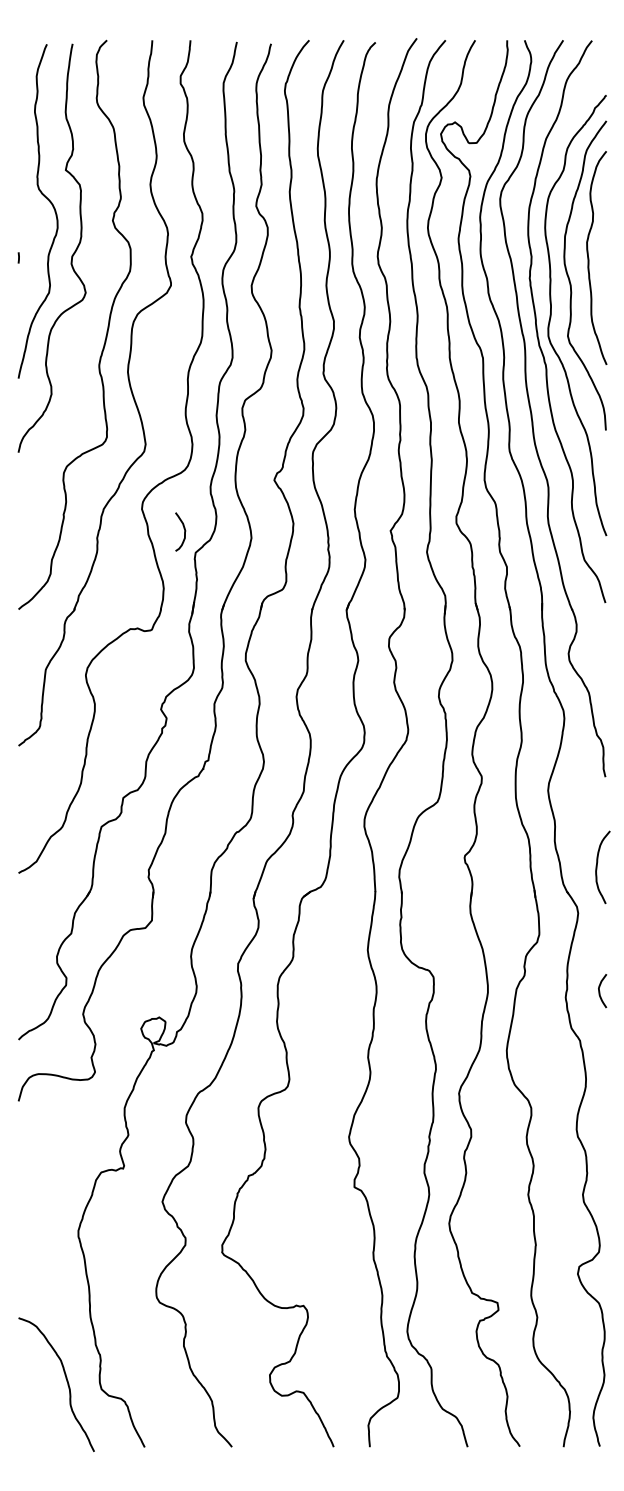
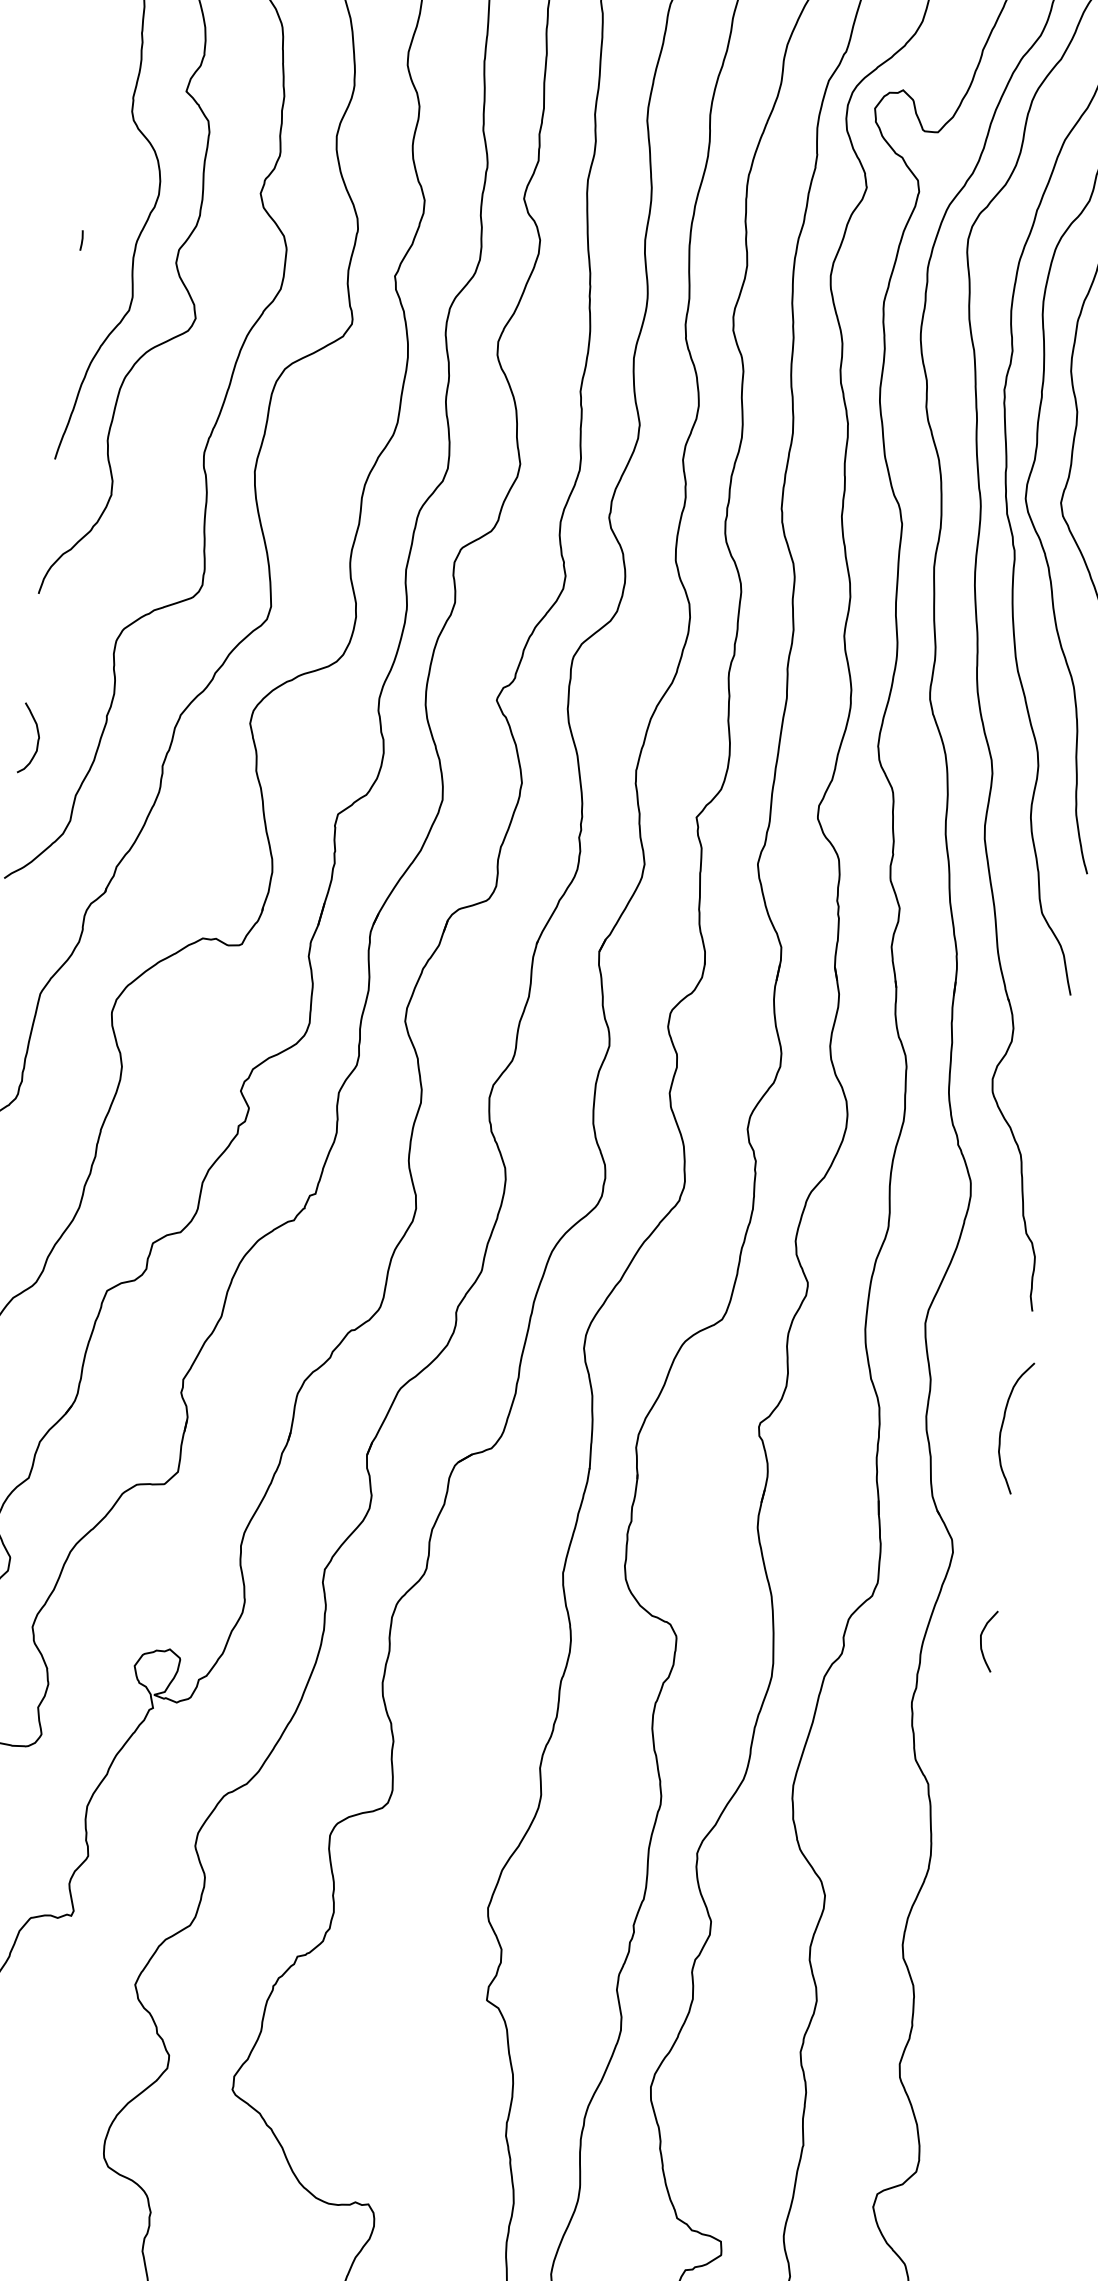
curve: (184, 531) -> (37, 738), moved
curve: (597, 867) -> (1003, 1426), moved
curve: (600, 991) -> (983, 1641), moved

